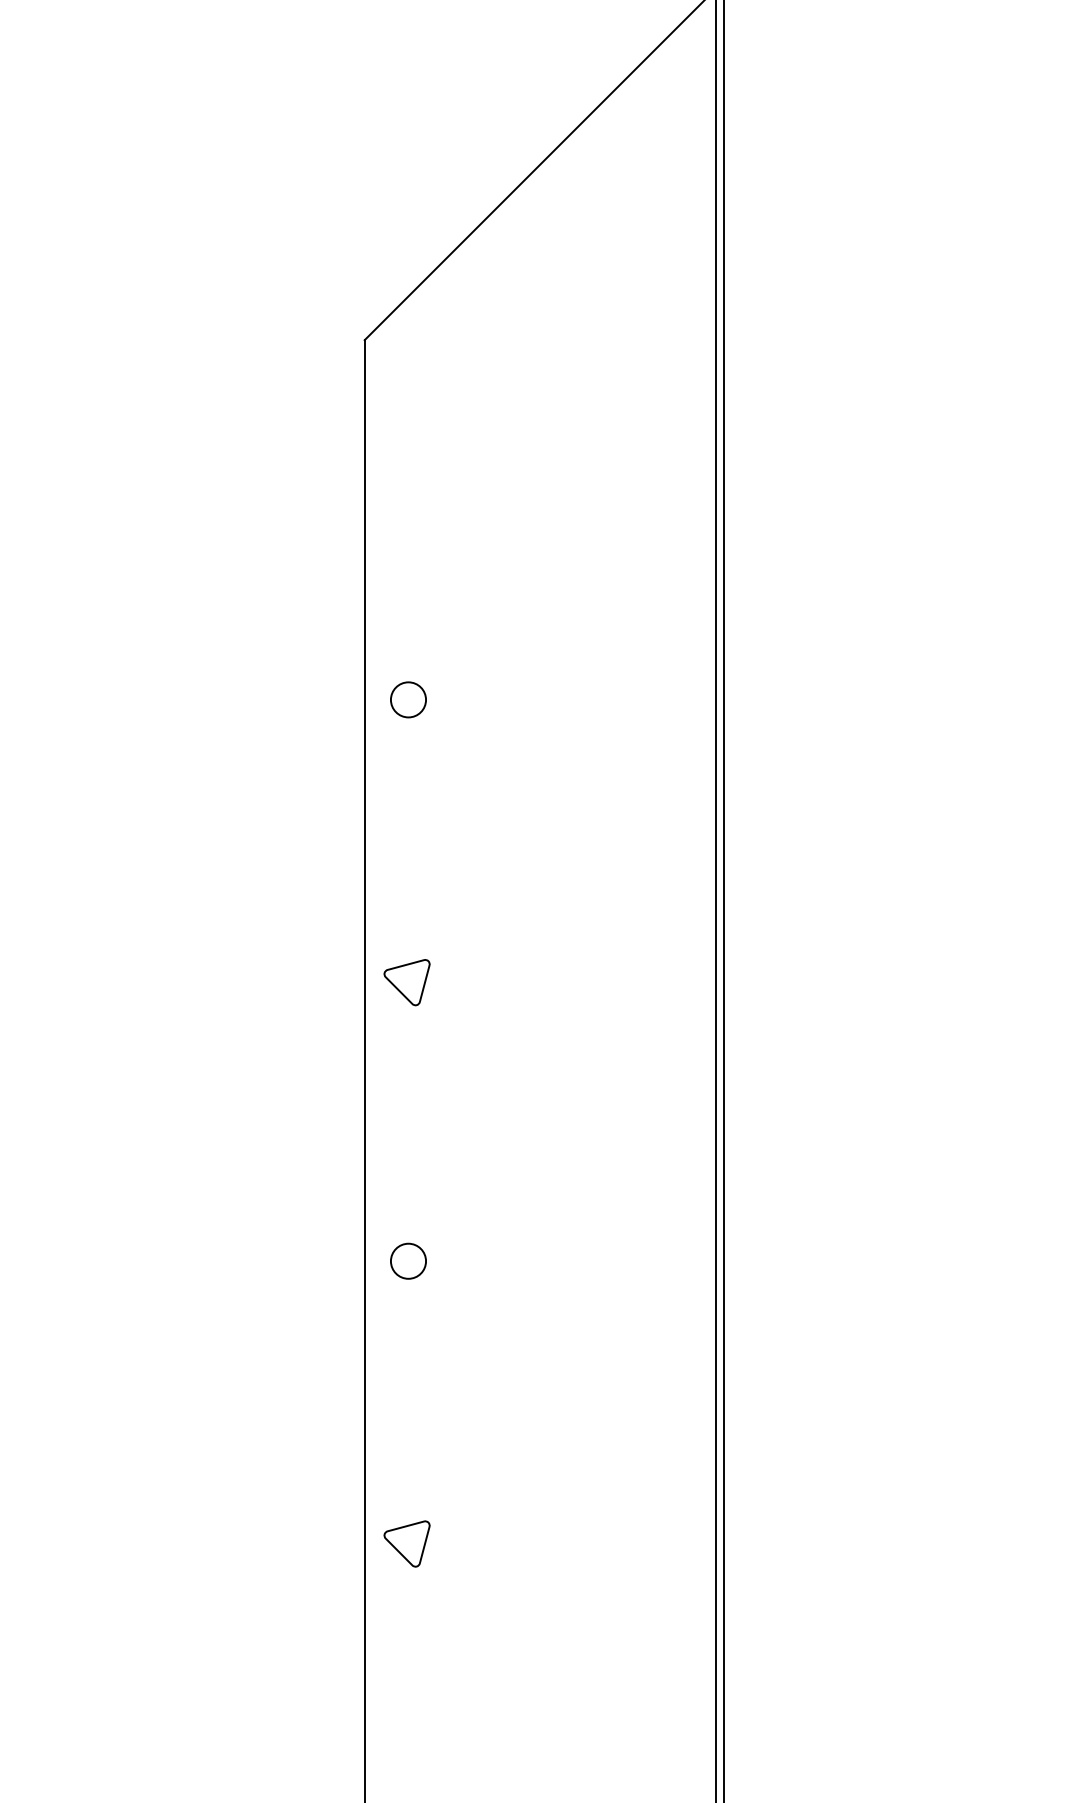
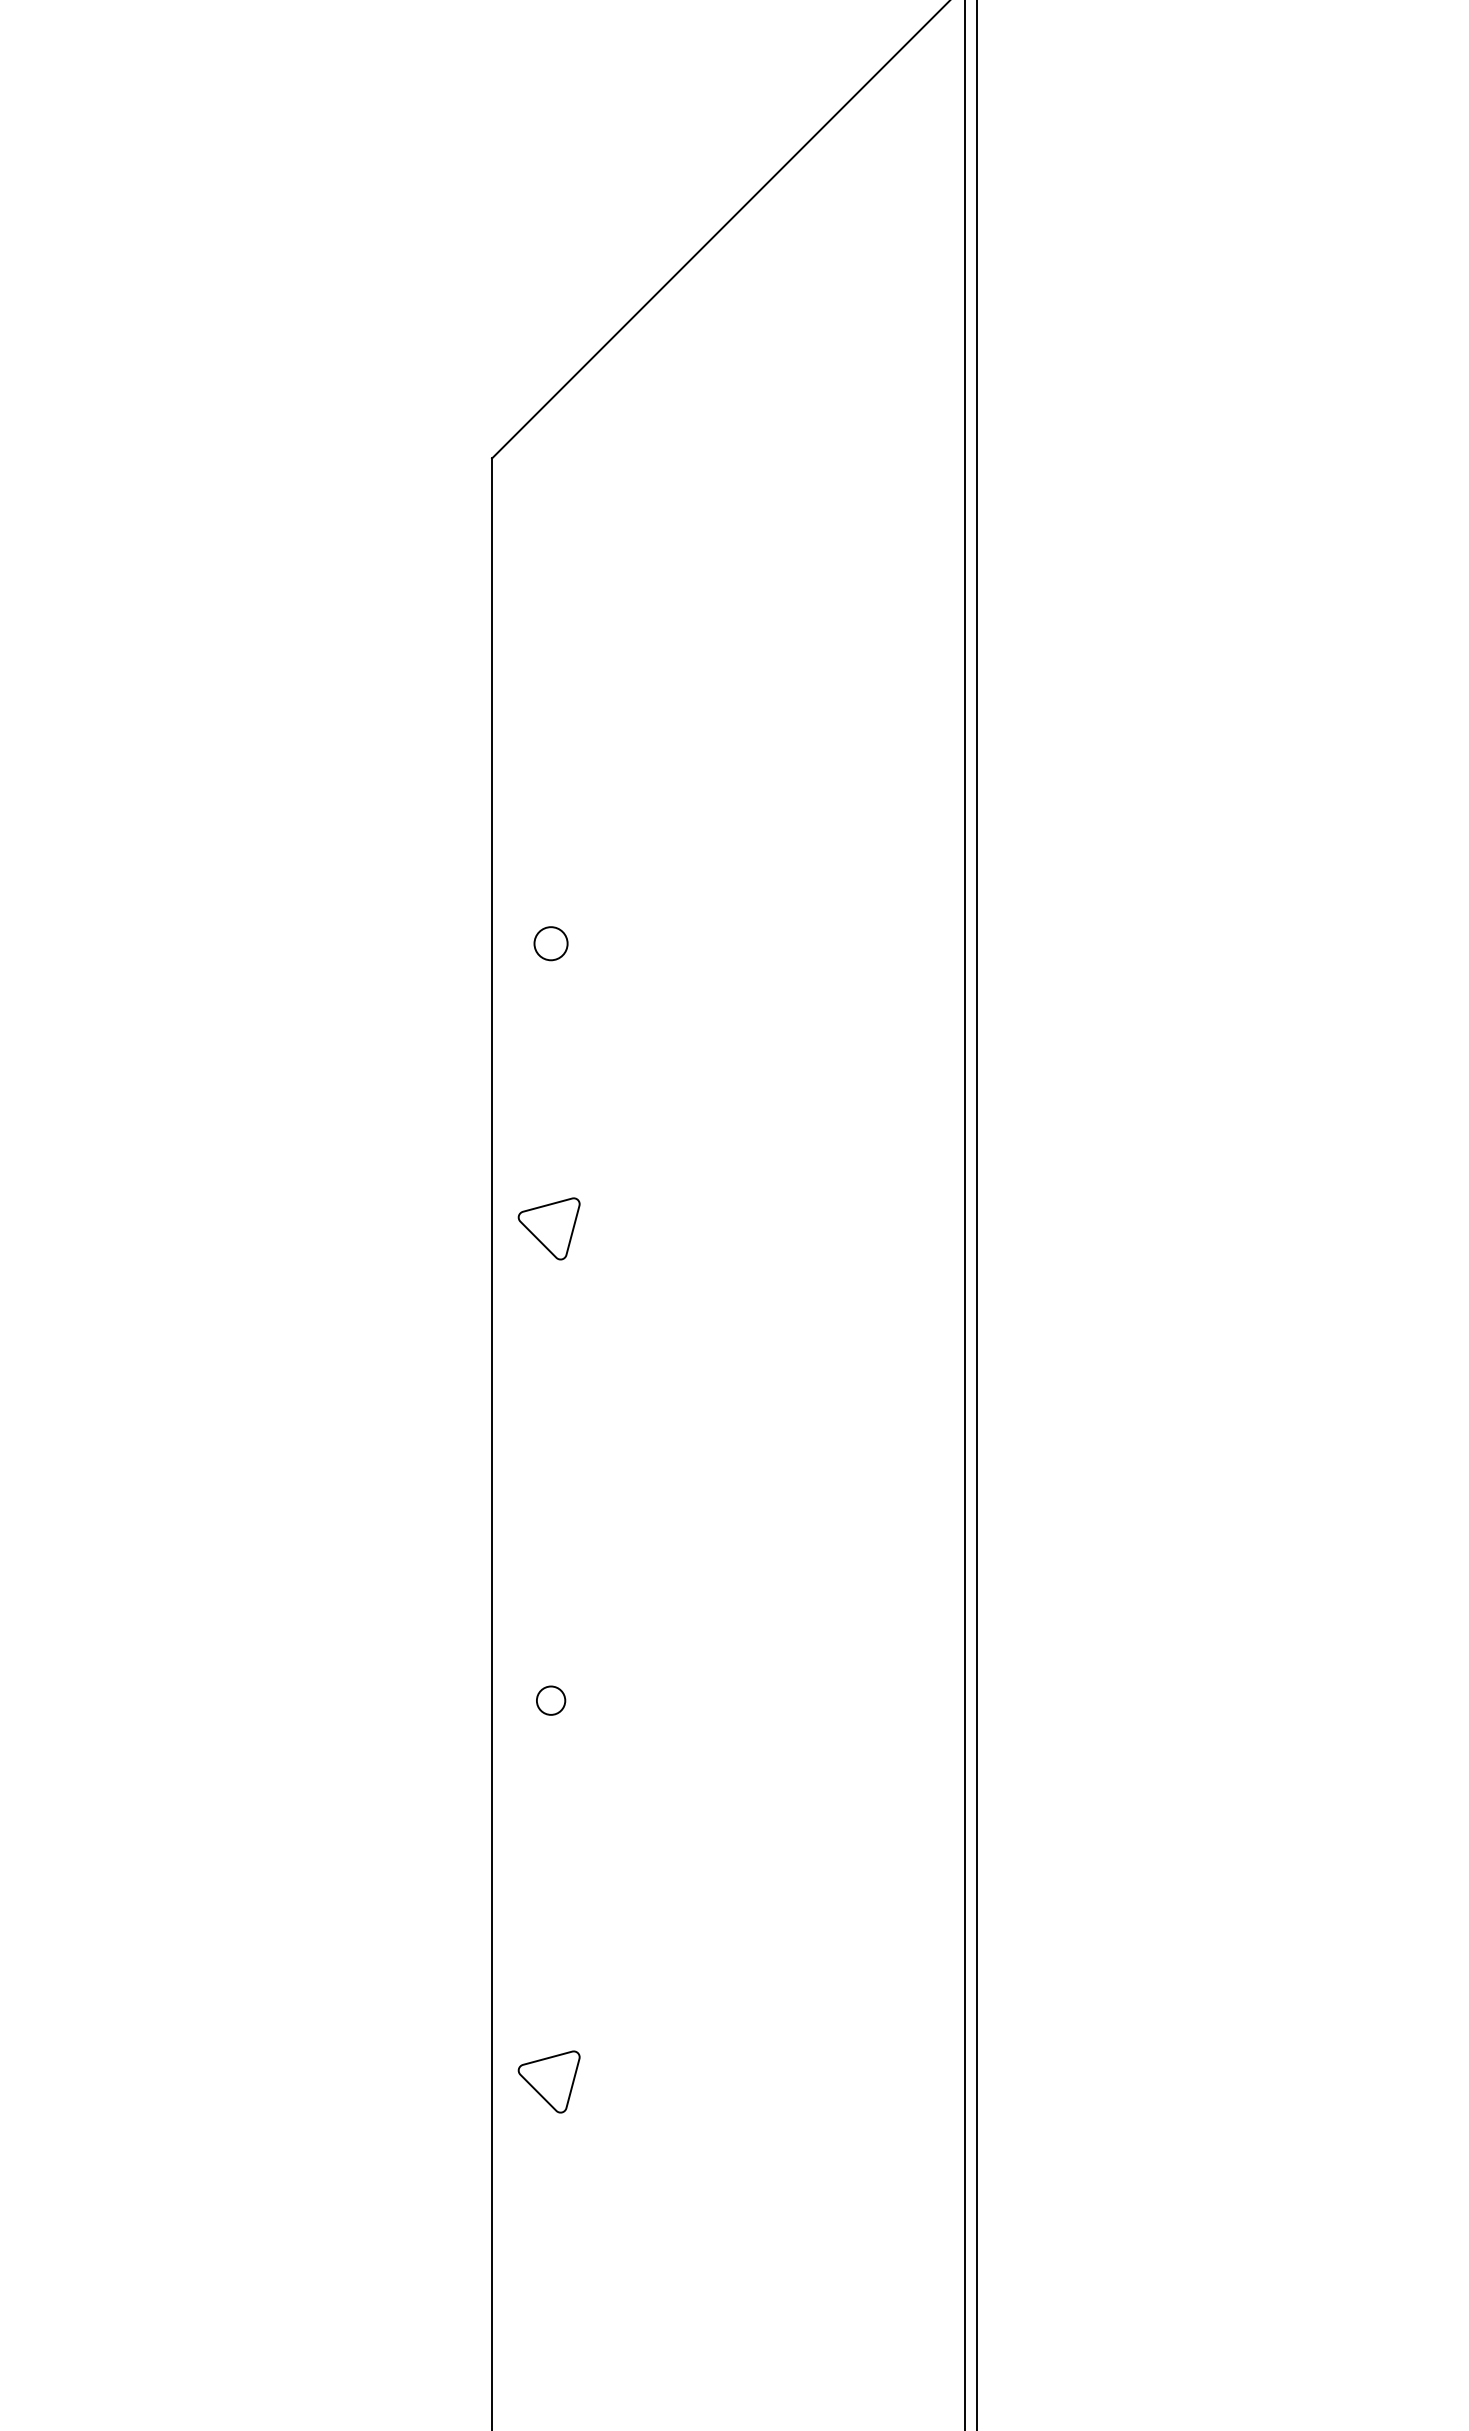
circle: (408, 699) -> (550, 943), size x0.7
part: (406, 982) -> (548, 1228), moved
circle: (408, 1261) -> (550, 1700), size x0.6

